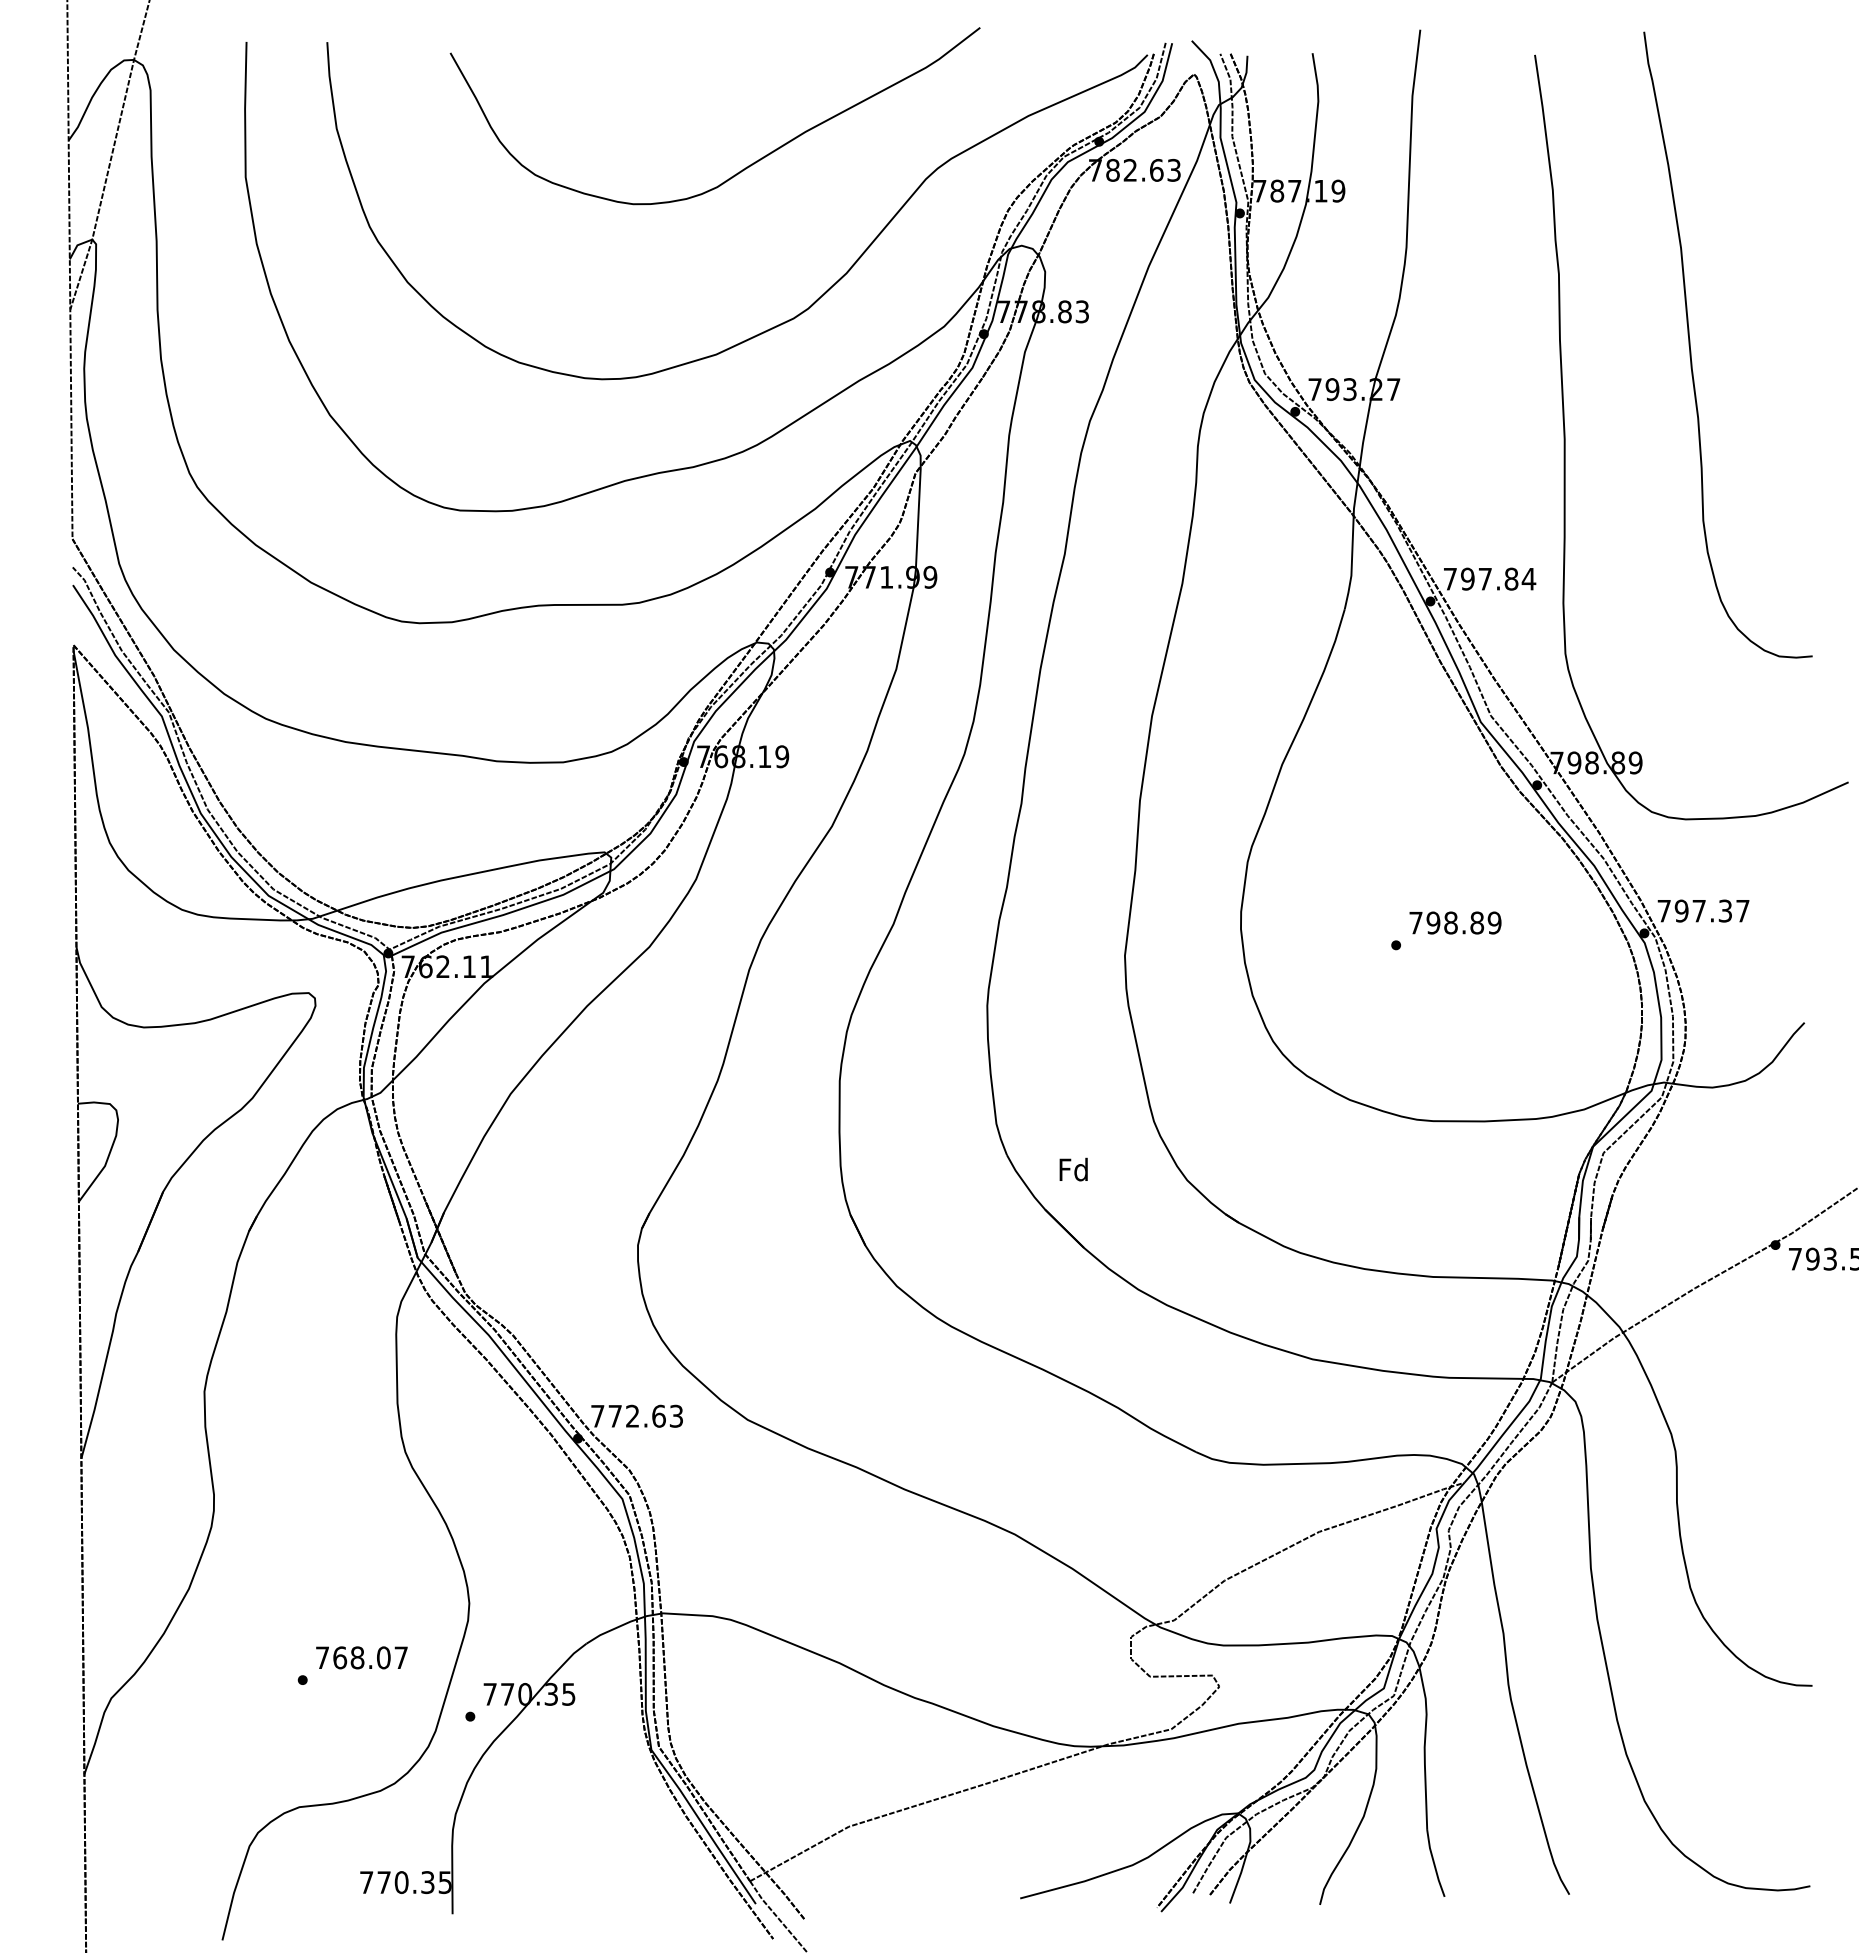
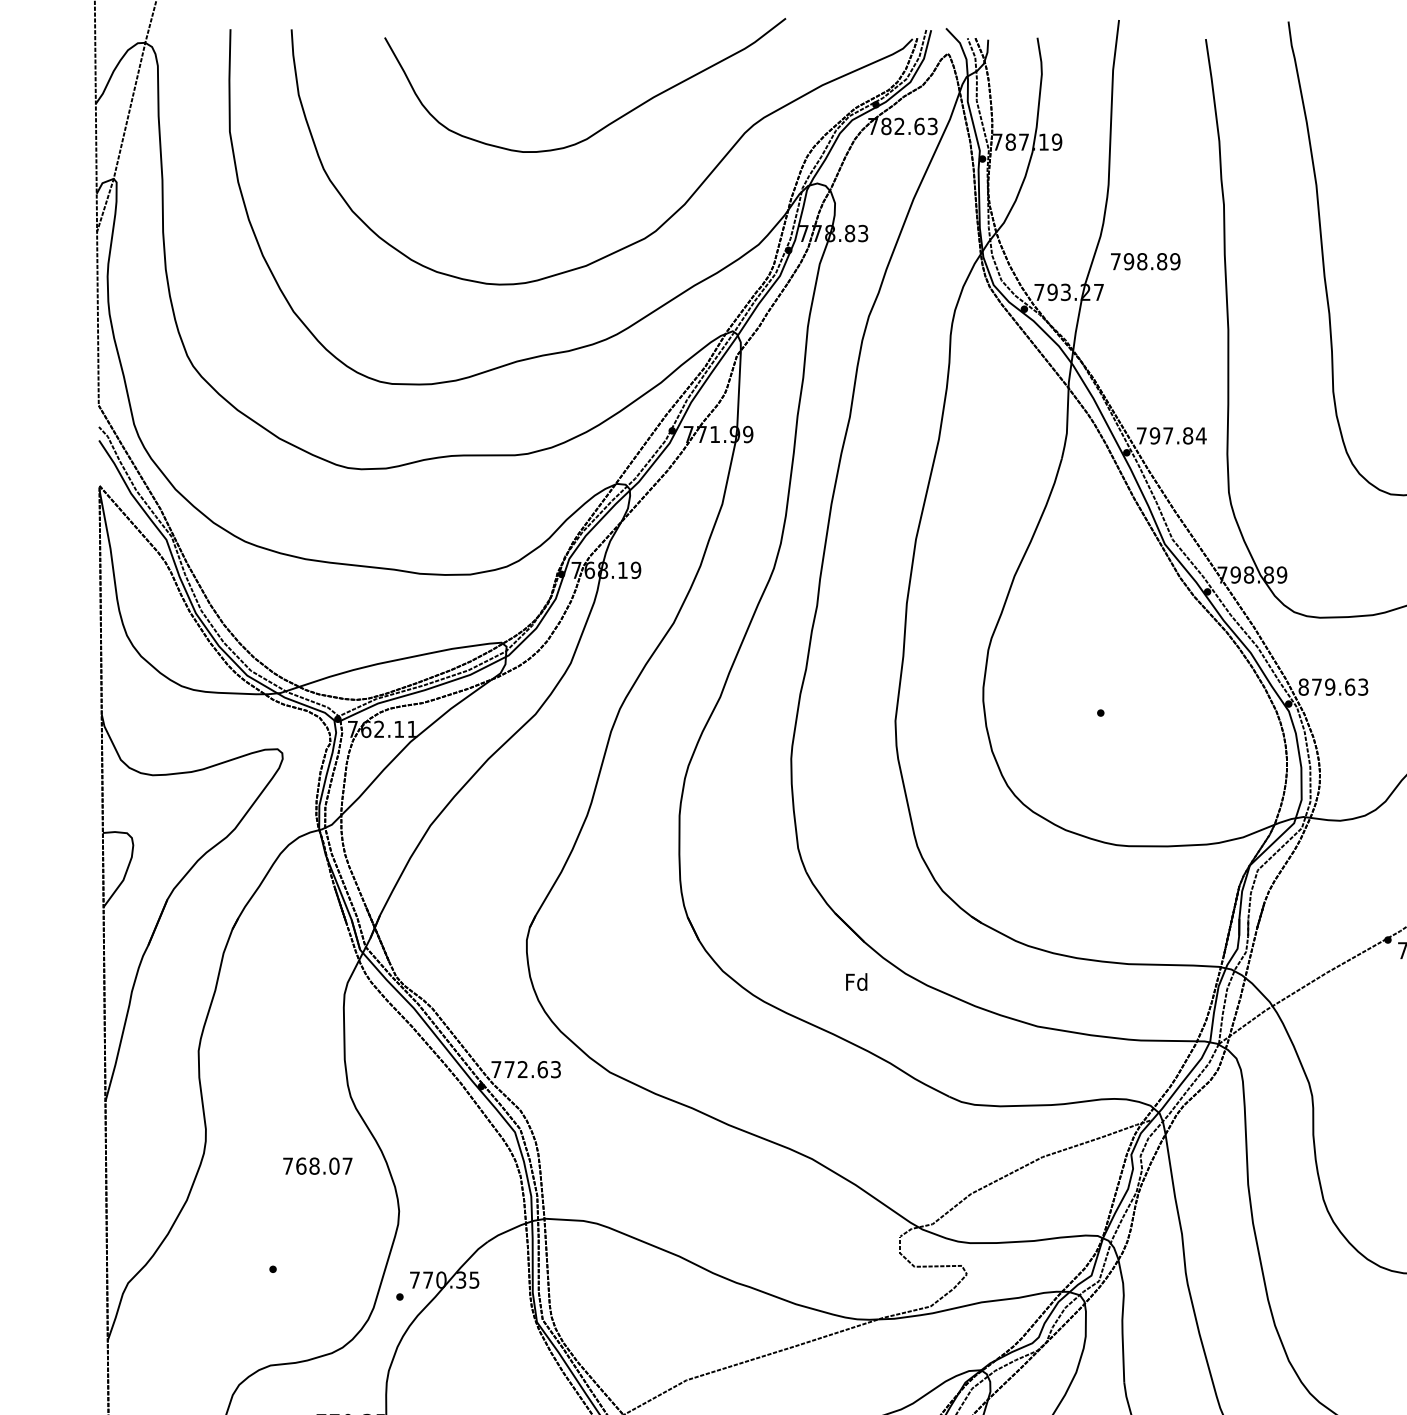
text: (1703, 910) -> (1333, 686), 797.37 -> 879.63
text: (1455, 922) -> (1145, 261), moved
text: (1073, 1169) -> (856, 981), moved
text: (361, 1657) -> (317, 1165), moved

